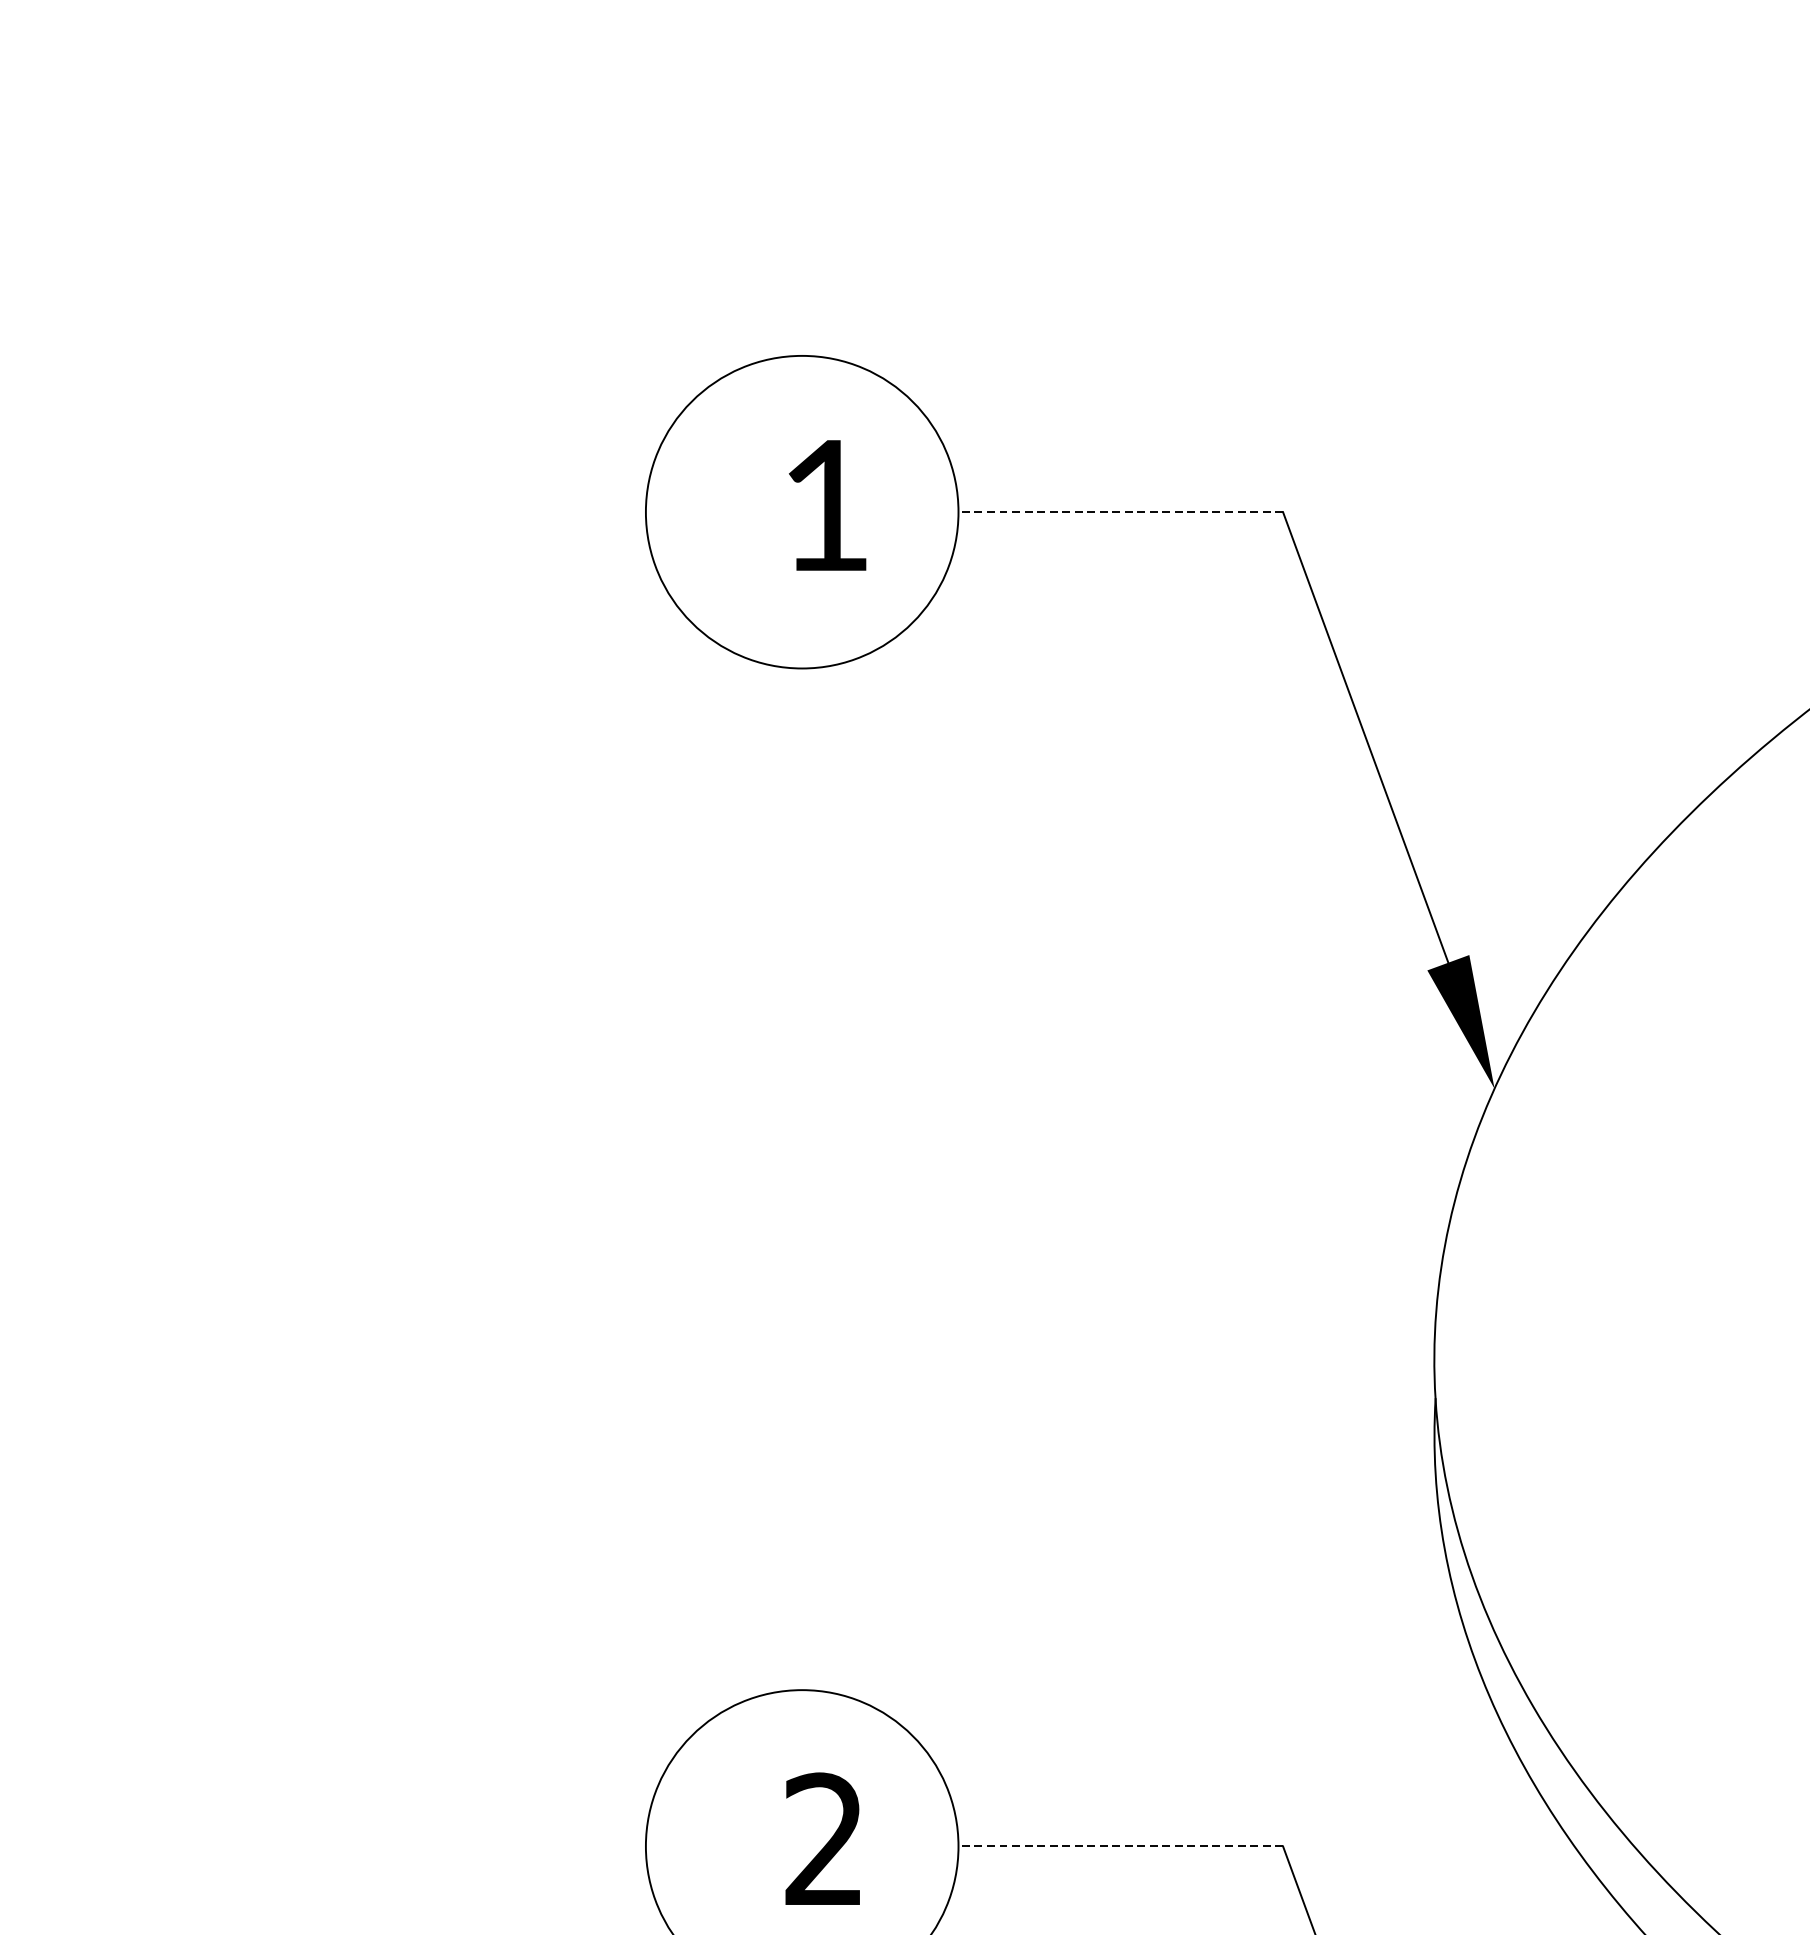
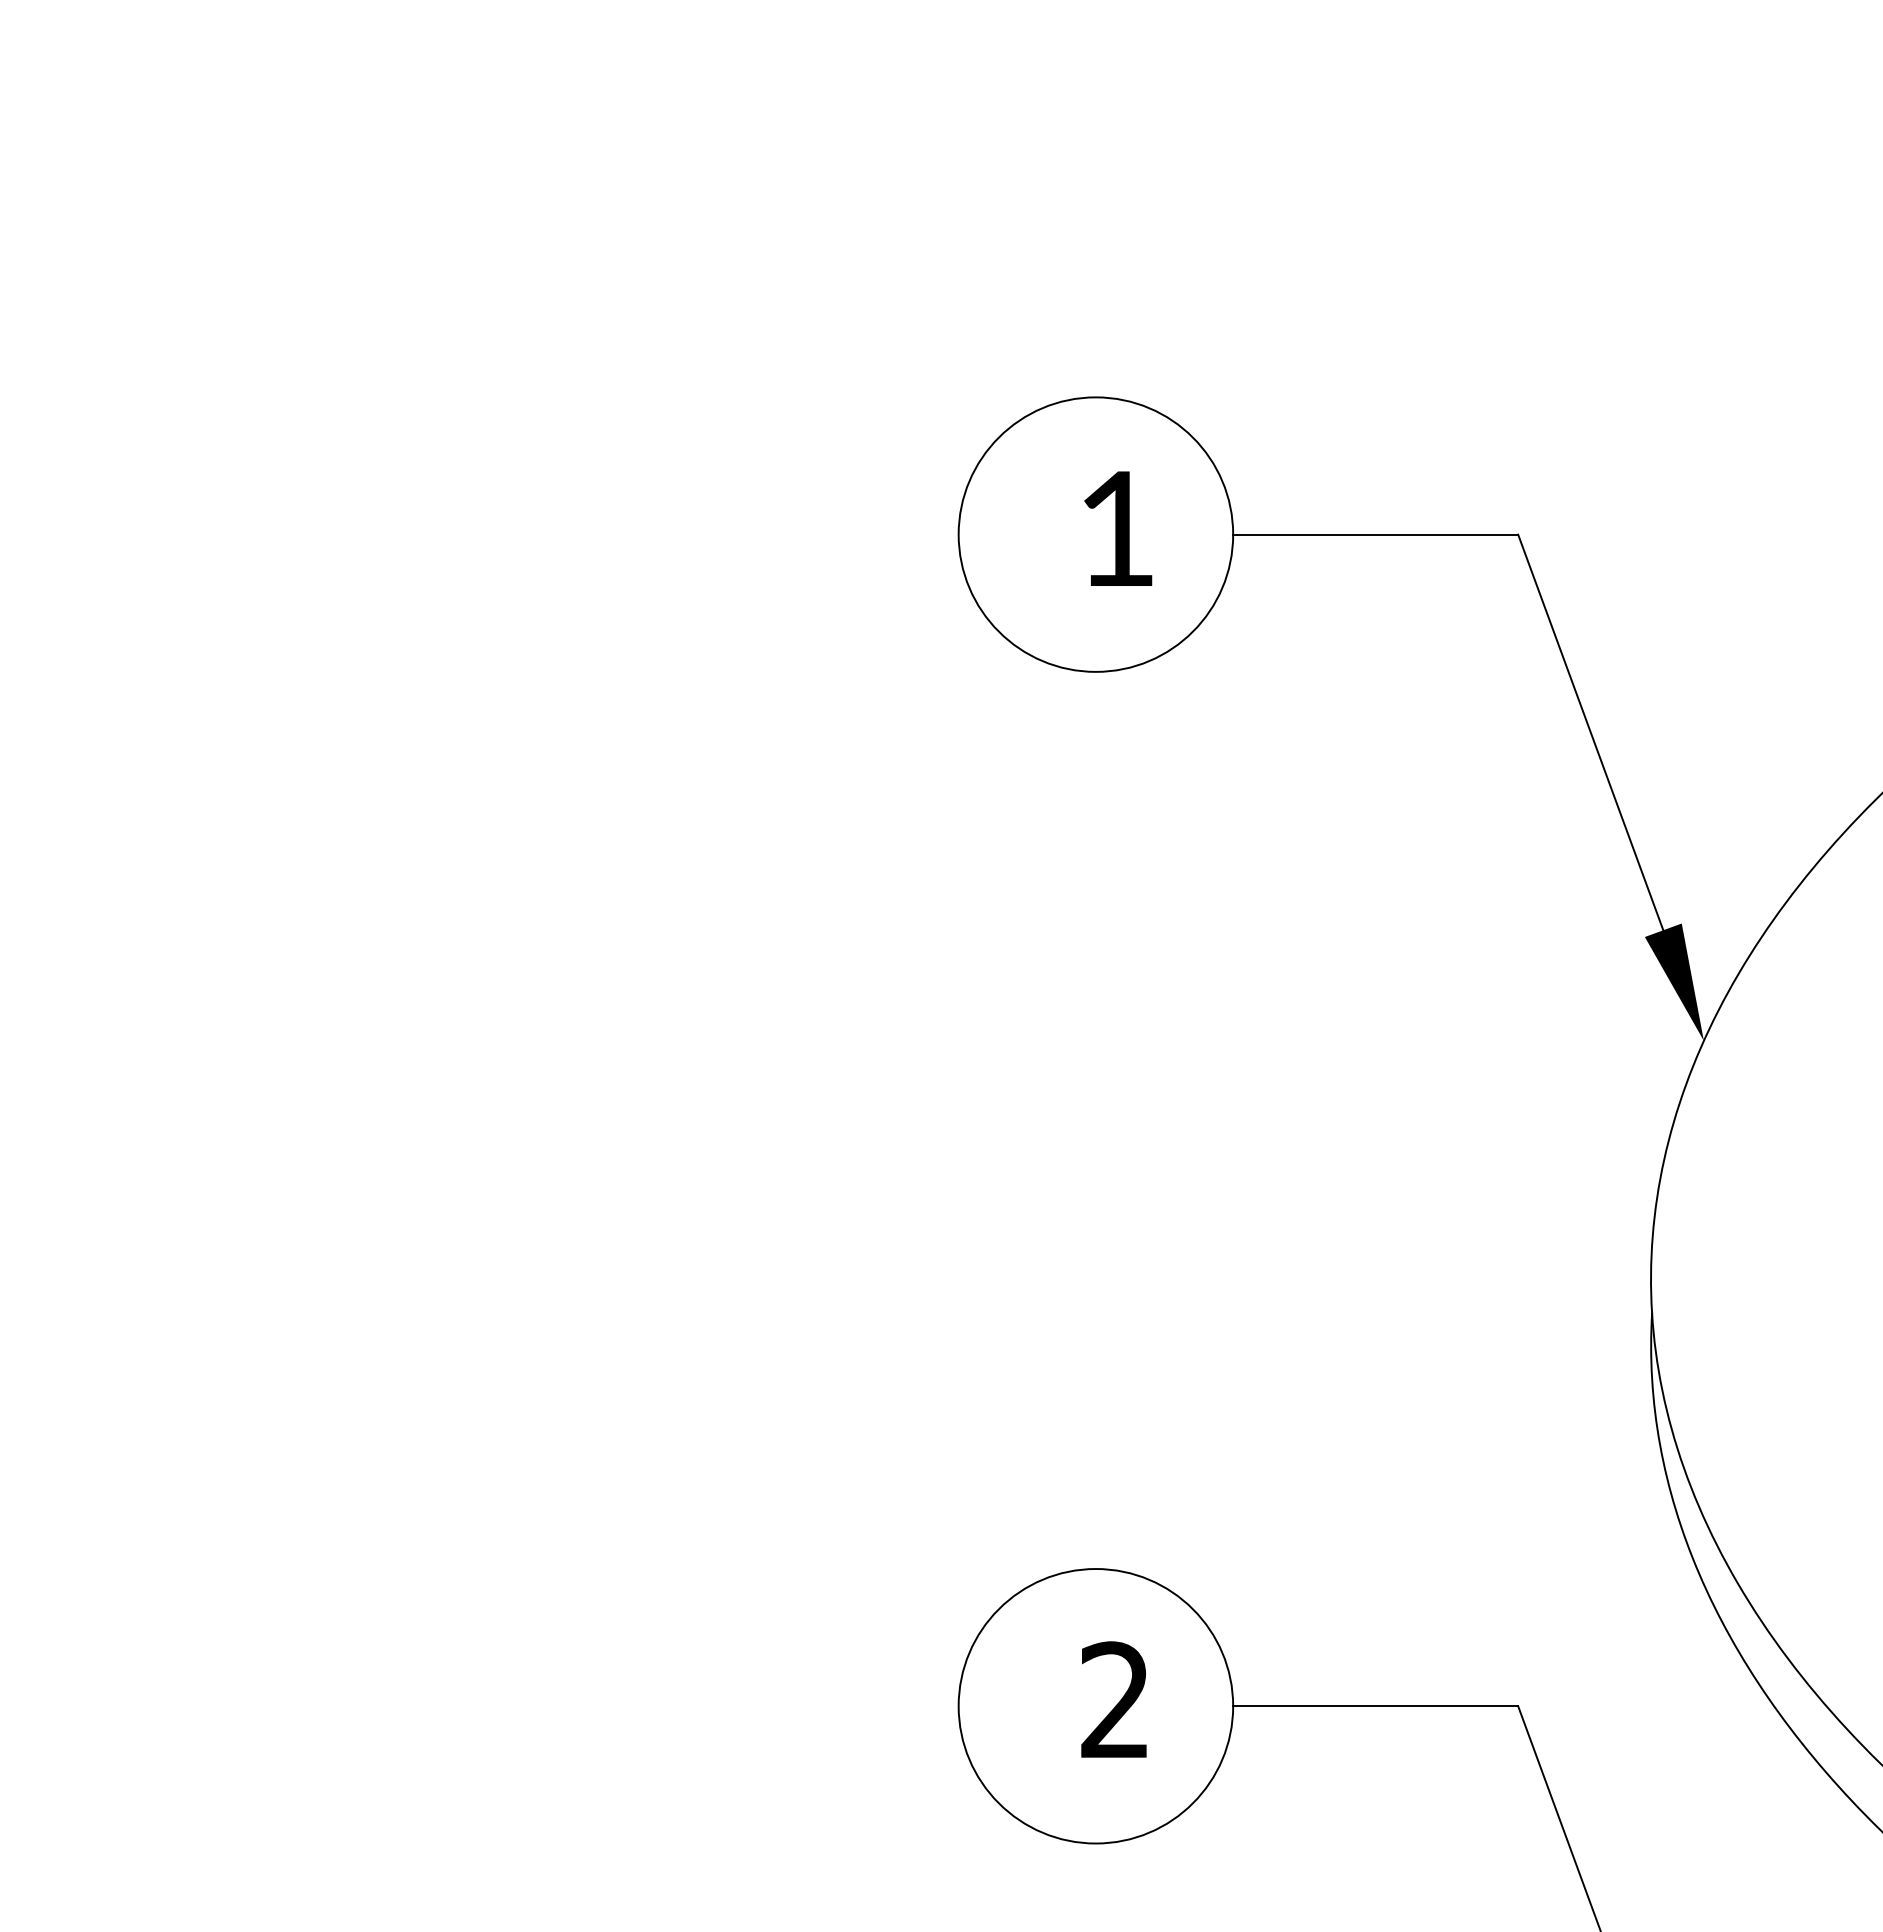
line: (1120, 512) -> (1375, 534), dashed -> solid
line: (1120, 1846) -> (1375, 1706), dashed -> solid

